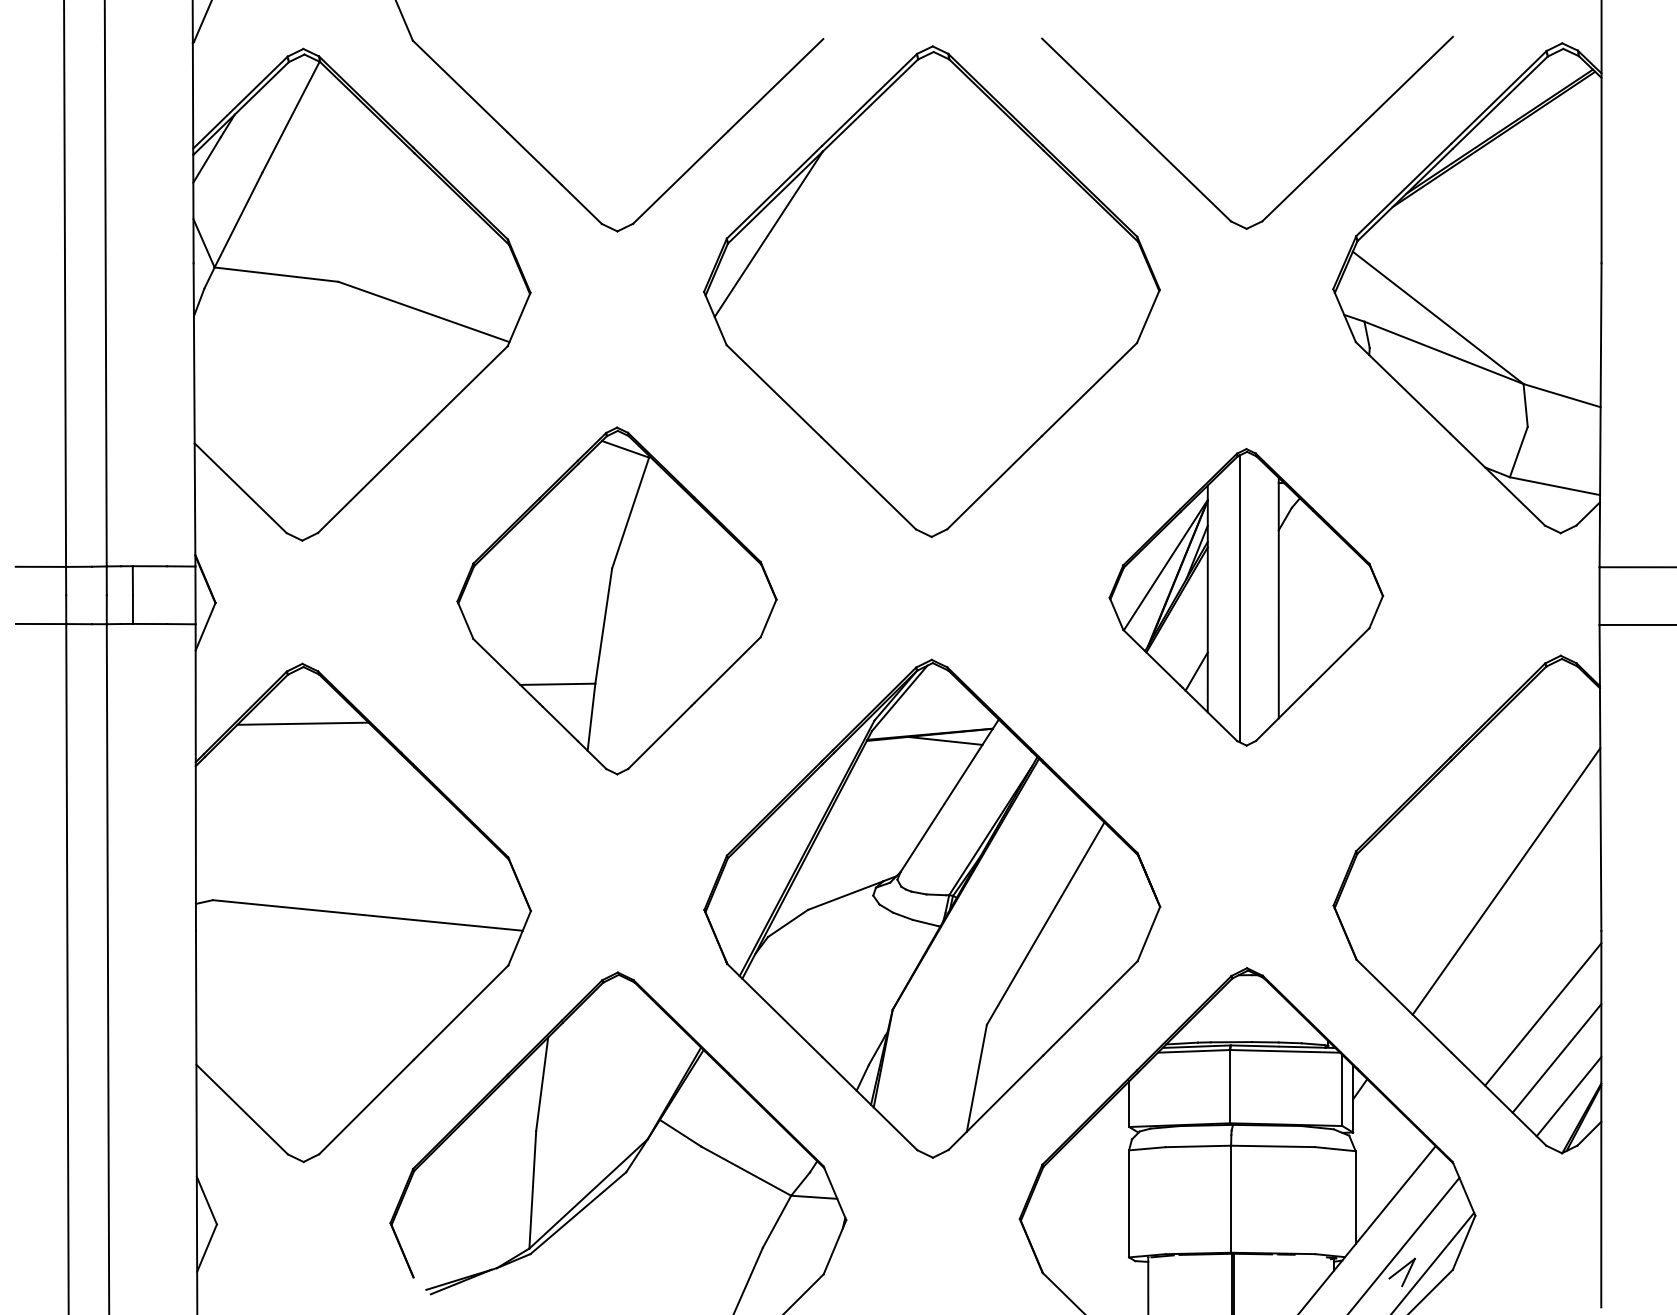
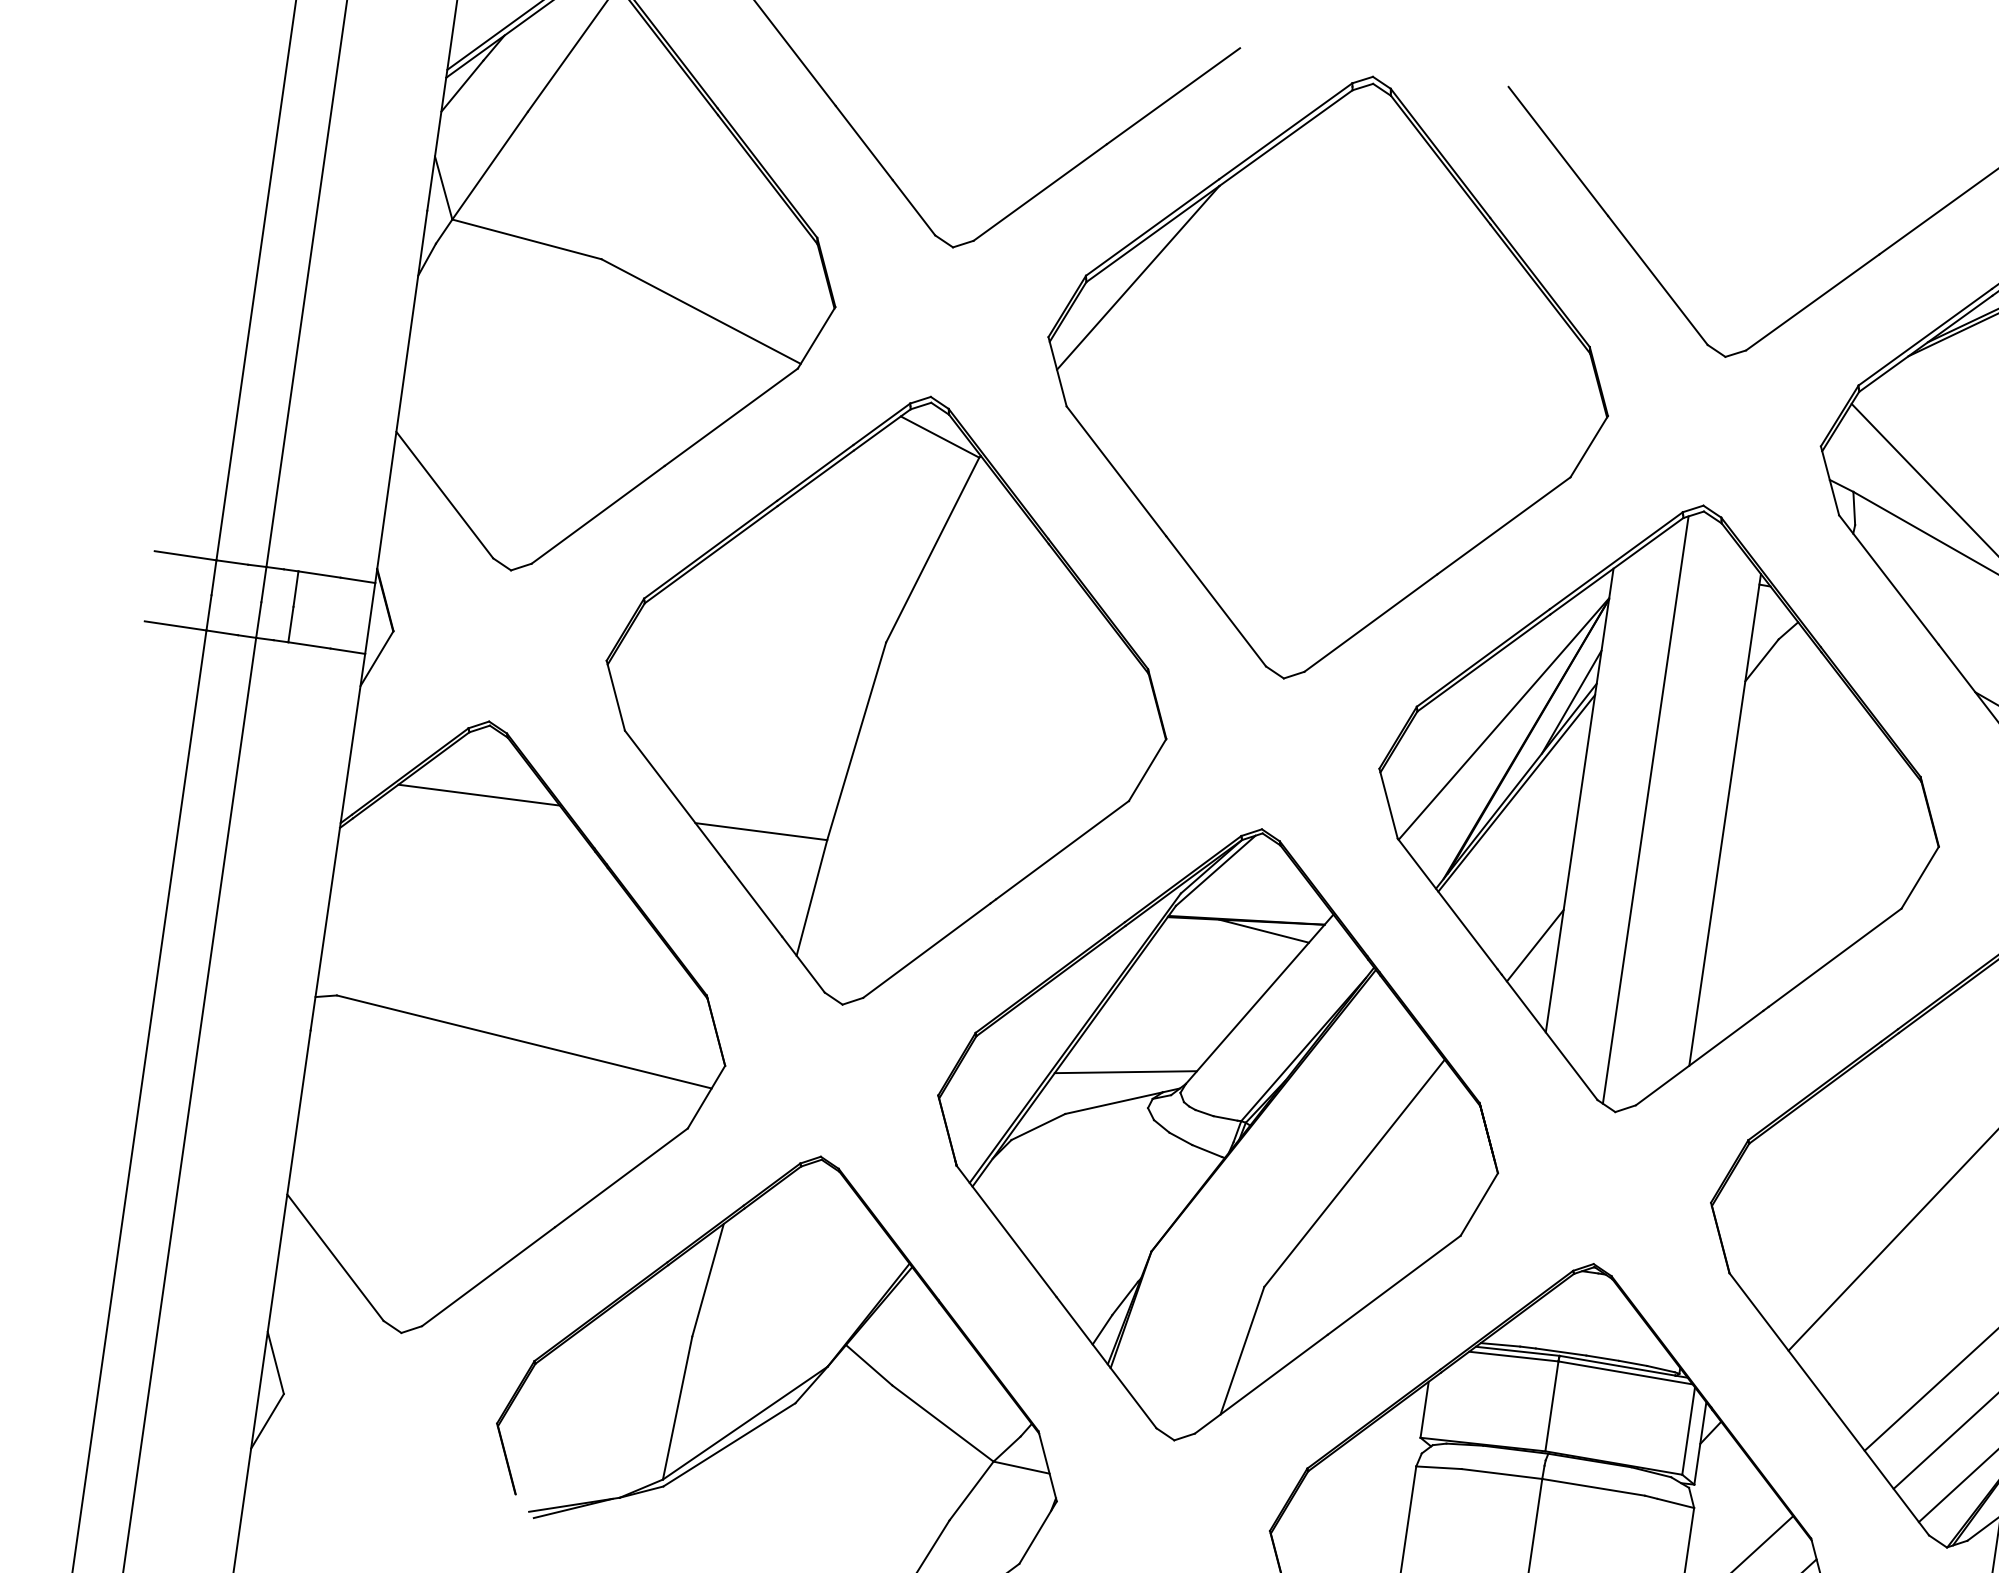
part: (1246, 597) -> (1659, 809), size x1.67
part: (616, 600) -> (885, 700), size x1.43
line: (851, 869) -> (1125, 1072), added

